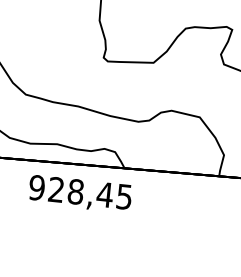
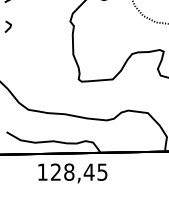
text: (36, 186) -> (42, 171), 928,45 -> 128,45

